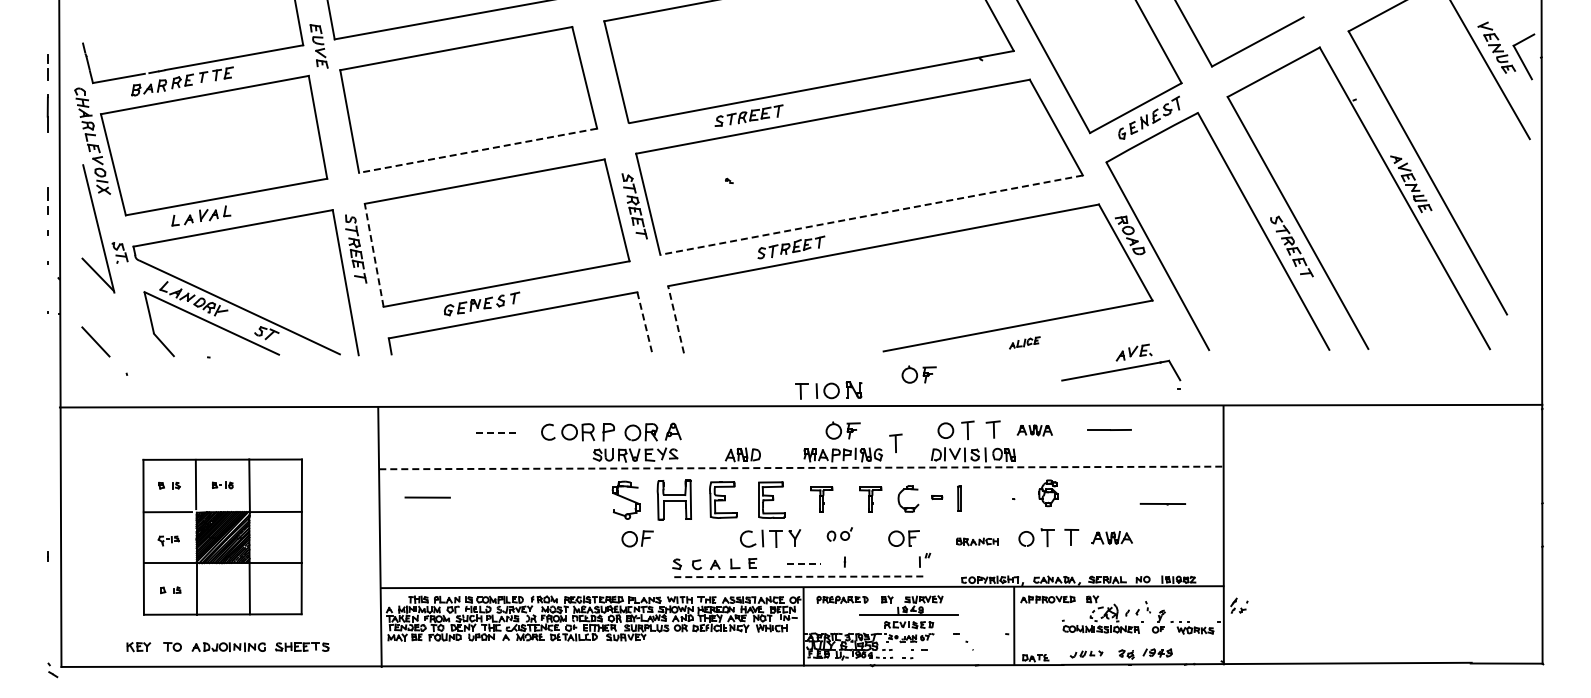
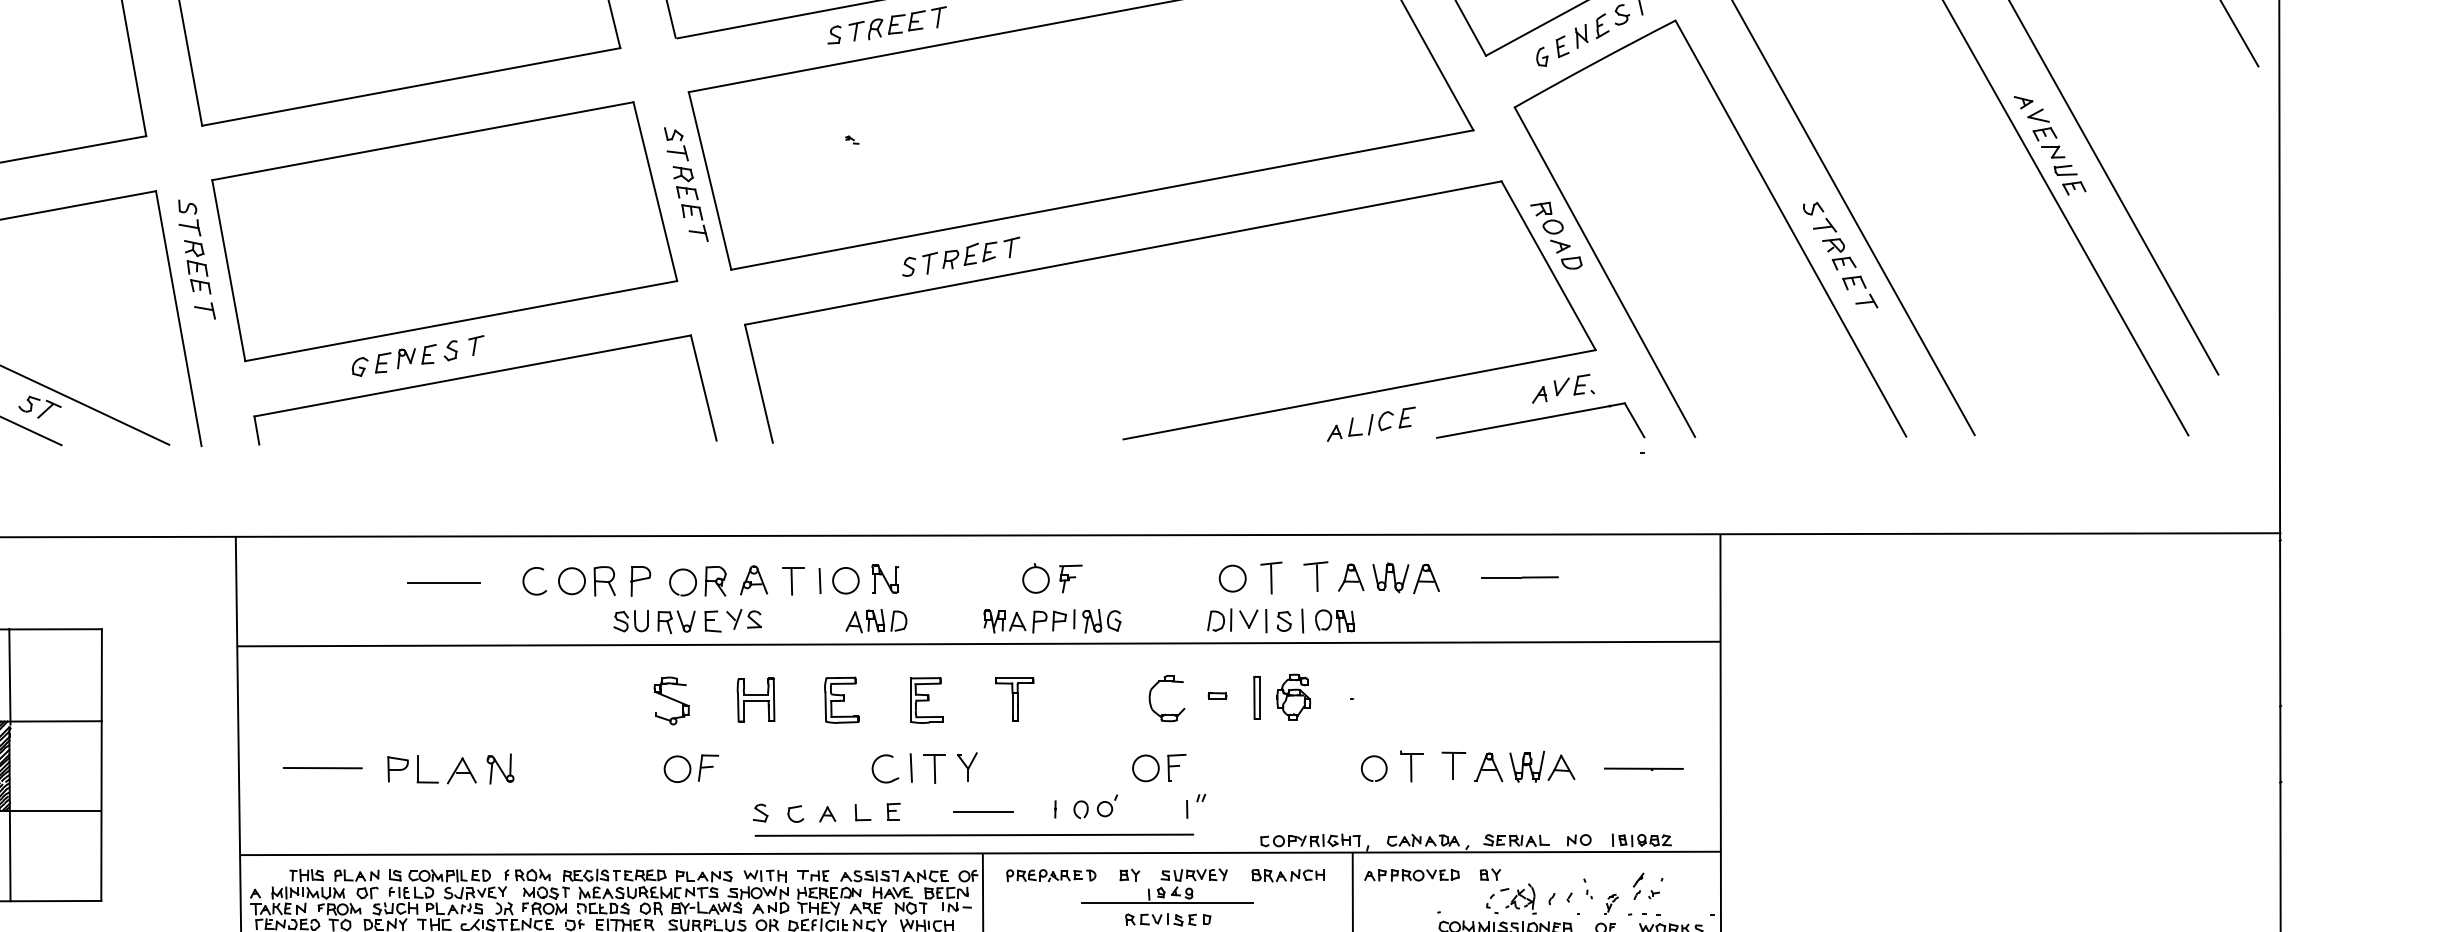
line: (477, 150) -> (410, 86), dashed -> solid
line: (871, 215) -> (1102, 200), dashed -> solid
line: (374, 254) -> (229, 269), dashed -> solid
line: (676, 319) -> (759, 383), dashed -> solid
line: (644, 322) -> (703, 388), dashed -> solid
part: (1024, 342) -> (1370, 423), size x1.67
part: (1121, 366) -> (1541, 413), moved
part: (918, 374) -> (1184, 479), removed
part: (828, 390) -> (840, 580), moved
part: (1034, 430) -> (1388, 578), size x1.67
line: (496, 433) -> (443, 583), dashed -> solid
part: (895, 442) -> (1144, 599), removed
line: (801, 467) -> (979, 643), dashed -> solid
part: (1048, 493) -> (1293, 697), moved
line: (427, 497) -> (322, 767), moved
part: (674, 499) -> (756, 699), size x0.62
part: (722, 499) -> (840, 699), size x0.71
part: (771, 499) -> (926, 699), size x0.71
part: (870, 499) -> (1100, 699), removed
part: (626, 500) -> (671, 701), size x0.71
line: (1162, 504) -> (1643, 769), moved
part: (839, 534) -> (1095, 806), moved
part: (1112, 537) -> (1525, 766), size x1.43
part: (500, 539) -> (450, 769), added
part: (977, 541) -> (1288, 875), moved
line: (804, 563) -> (984, 811), dashed -> solid
line: (798, 576) -> (973, 834), dashed -> solid
part: (1239, 605) -> (1648, 885), moved

